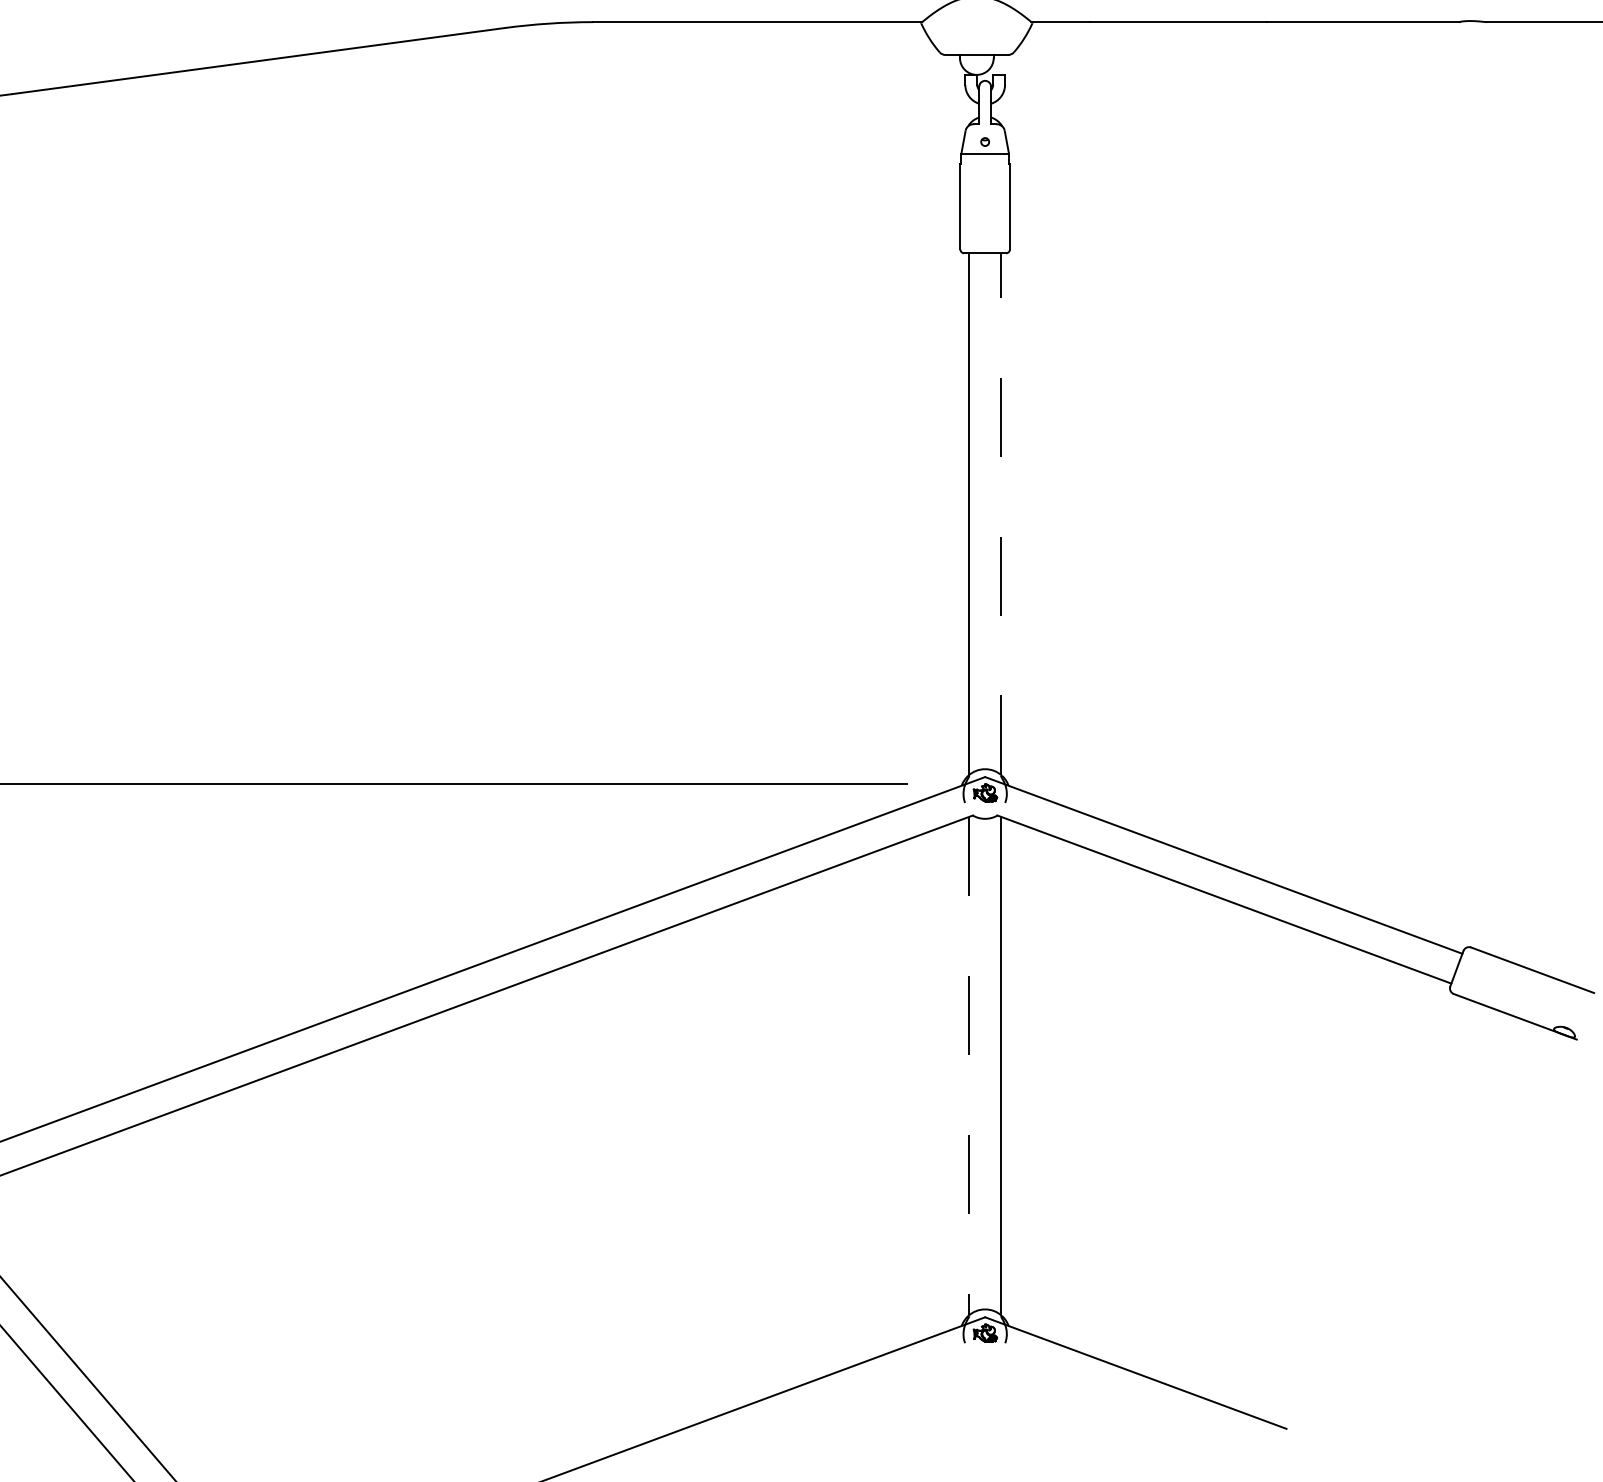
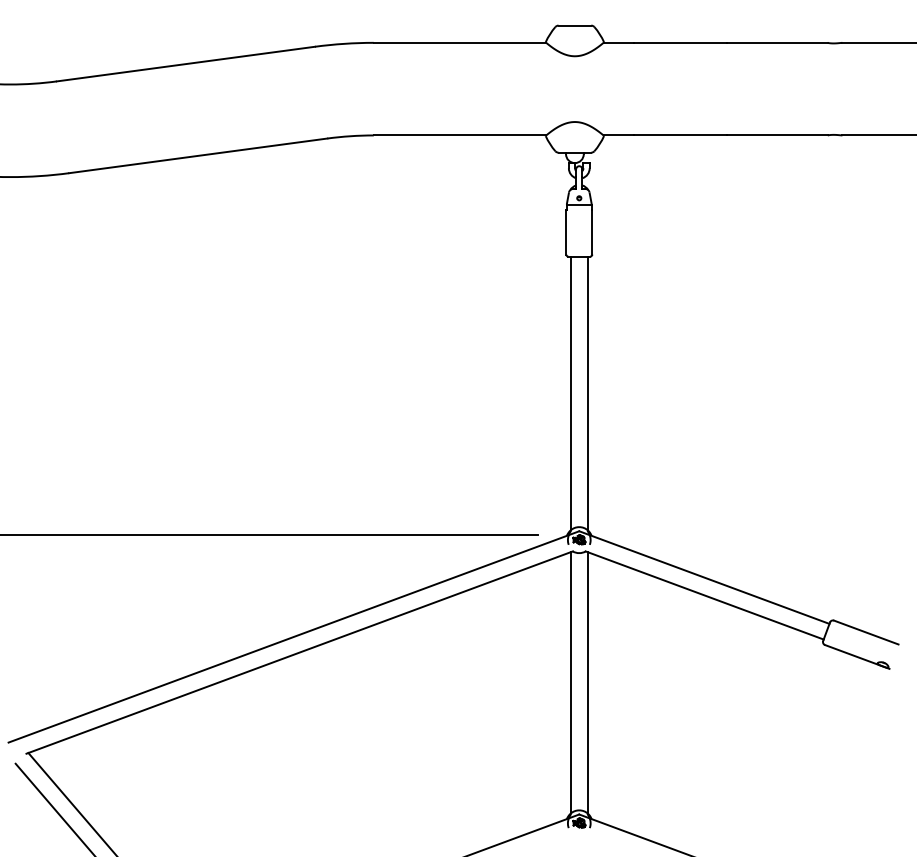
line: (1000, 514) -> (587, 393), dashed -> solid
line: (968, 1065) -> (570, 682), dashed -> solid

